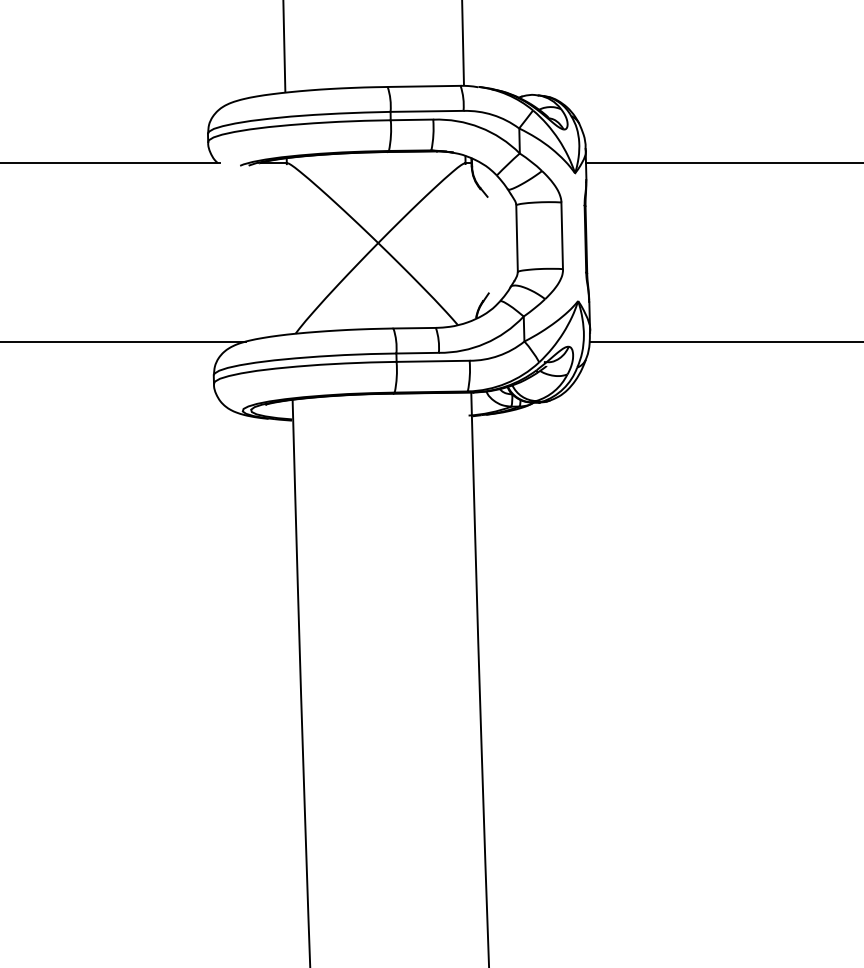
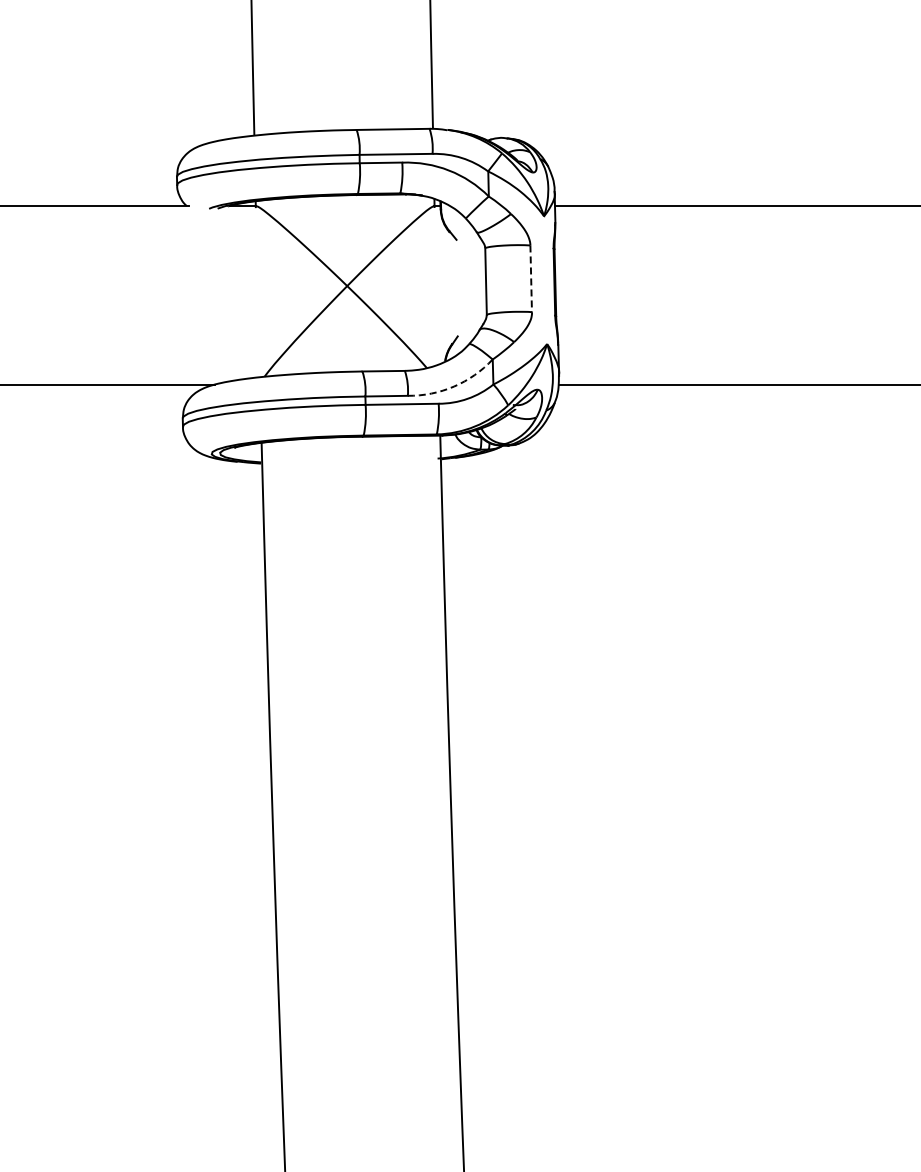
line: (562, 236) -> (531, 279), solid -> dashed
arc: (485, 343) -> (454, 386), solid -> dashed

